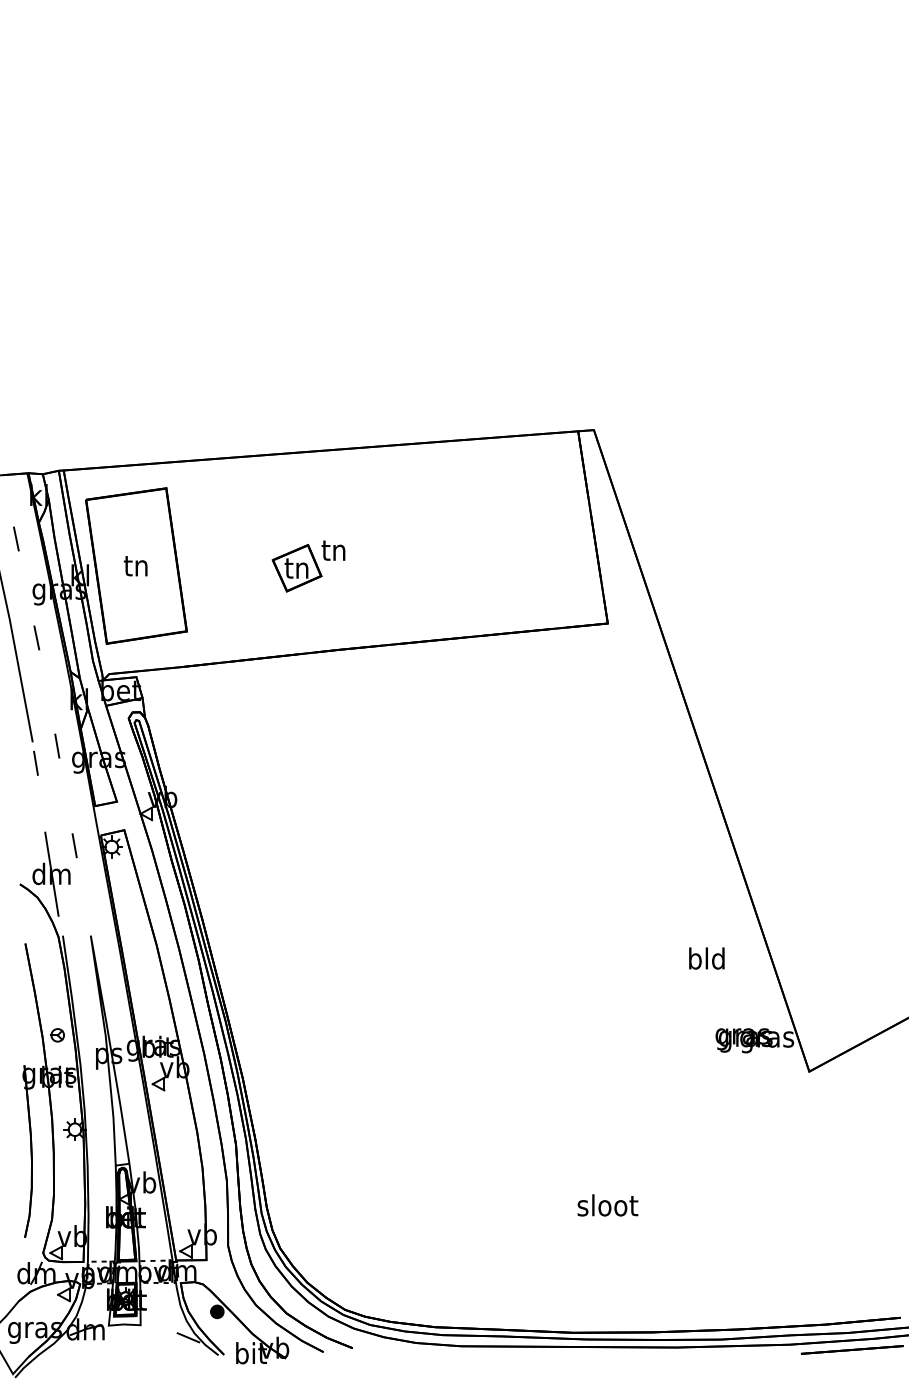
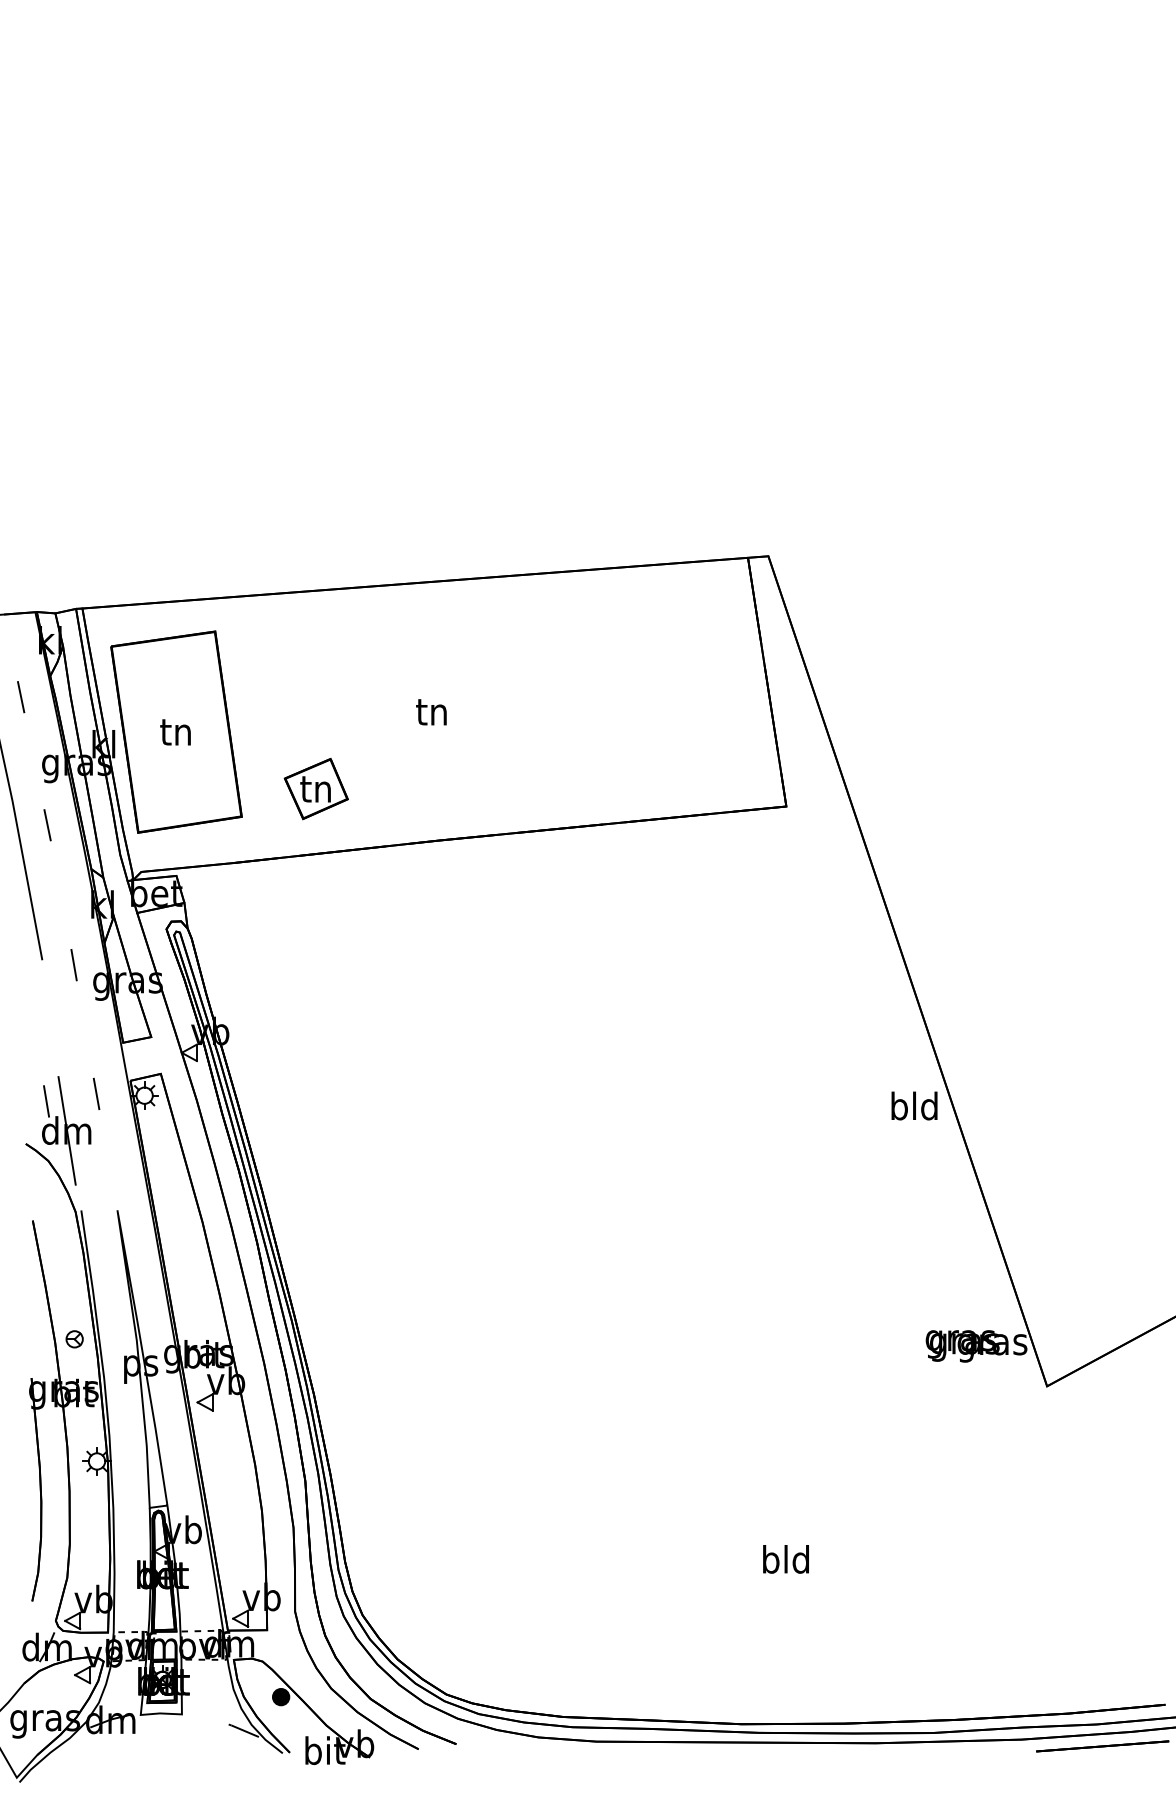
part: (296, 568) -> (315, 789), moved
line: (35, 763) -> (46, 1101), moved
text: (706, 958) -> (914, 1105), moved
text: (607, 1205) -> (786, 1559), sloot -> bld

